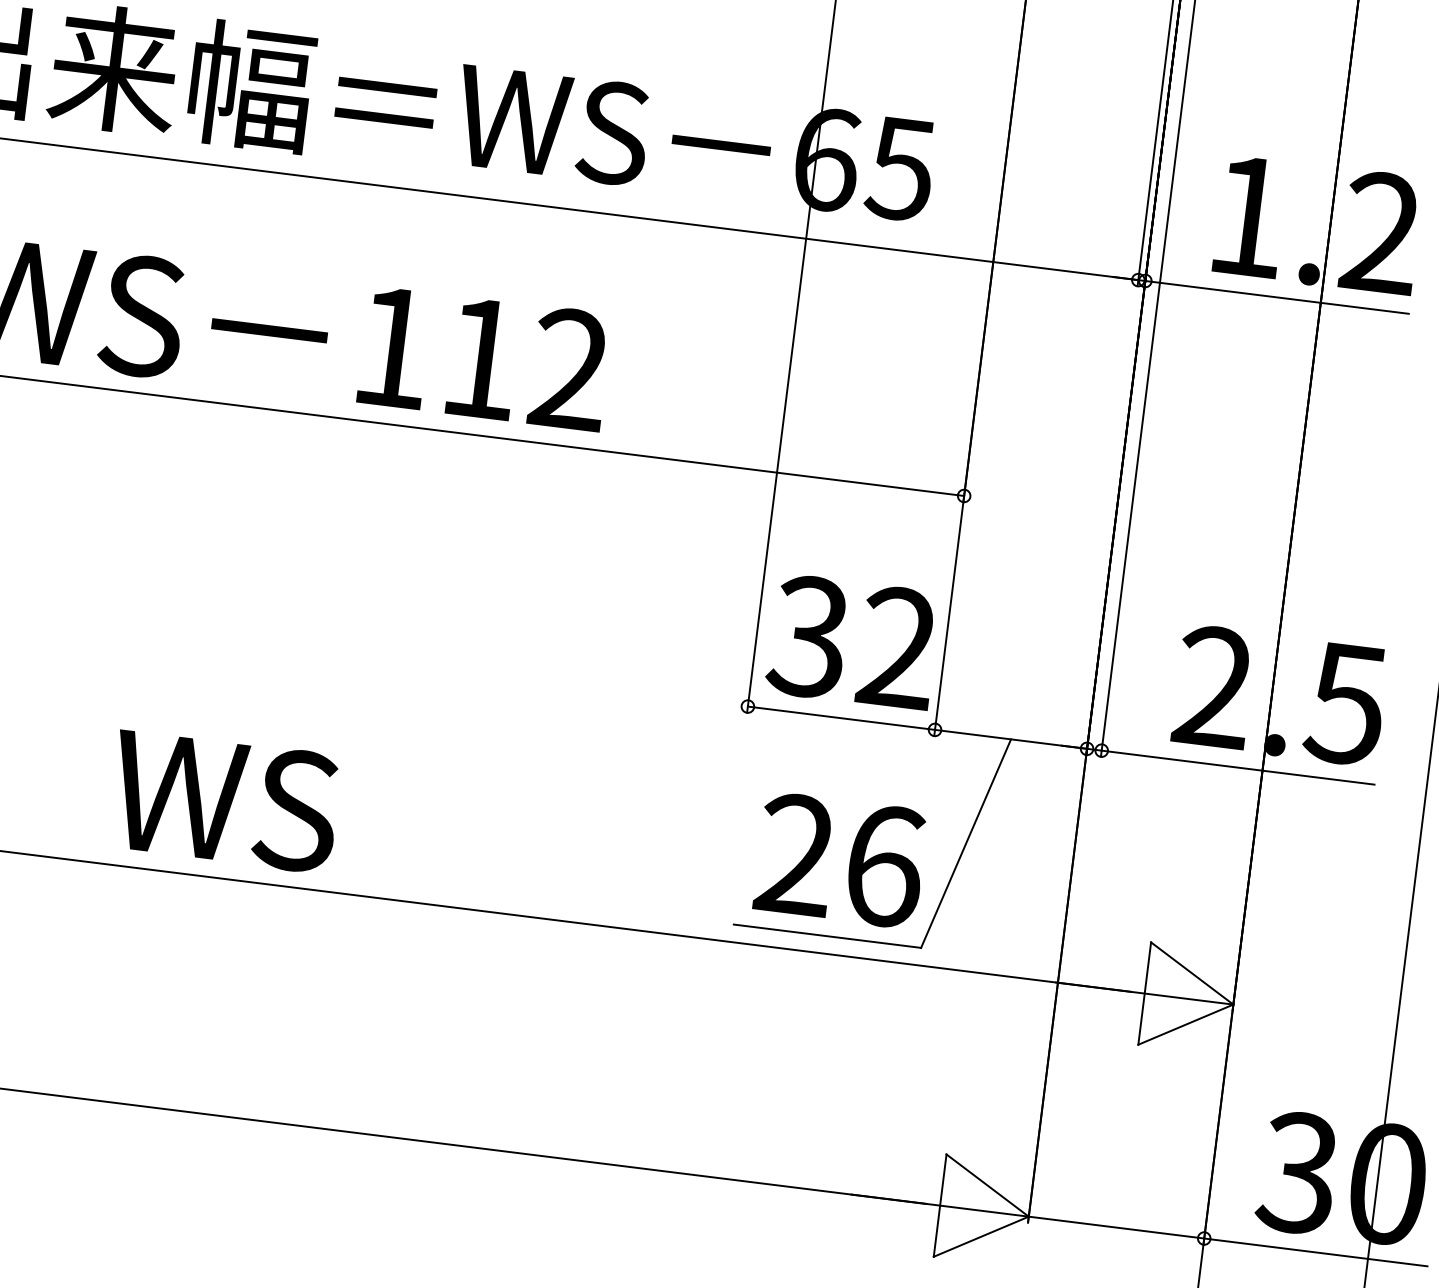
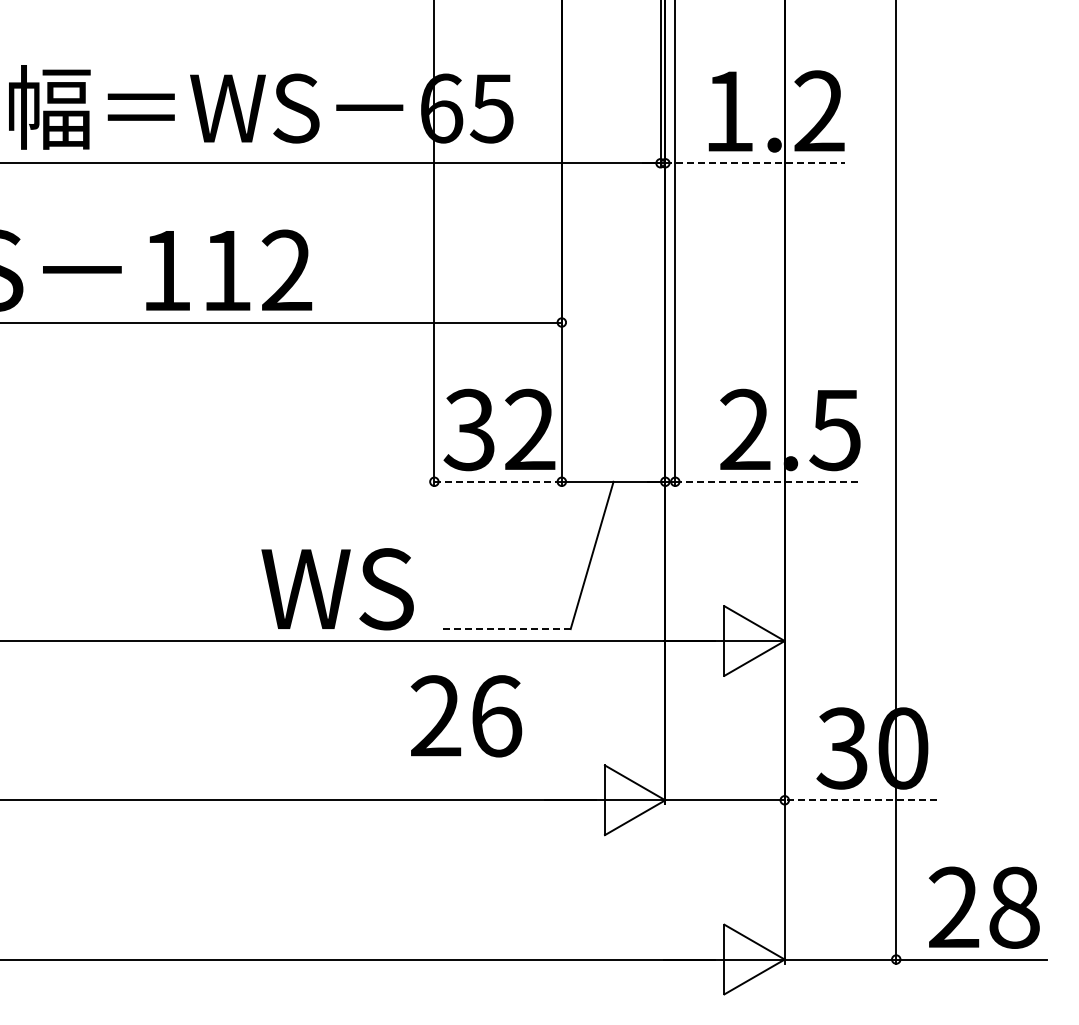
line: (1277, 297) -> (755, 163), solid -> dashed
line: (842, 717) -> (498, 481), solid -> dashed
line: (1238, 767) -> (768, 481), solid -> dashed
text: (224, 802) -> (337, 589), moved
text: (840, 860) -> (466, 716), moved
line: (826, 936) -> (506, 629), solid -> dashed
line: (1315, 1252) -> (860, 800), solid -> dashed

